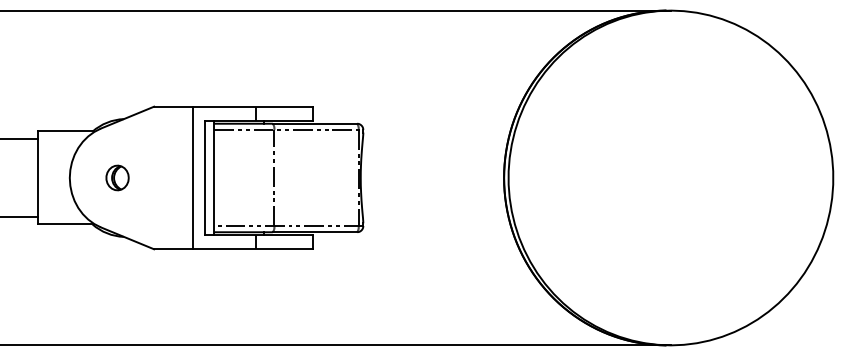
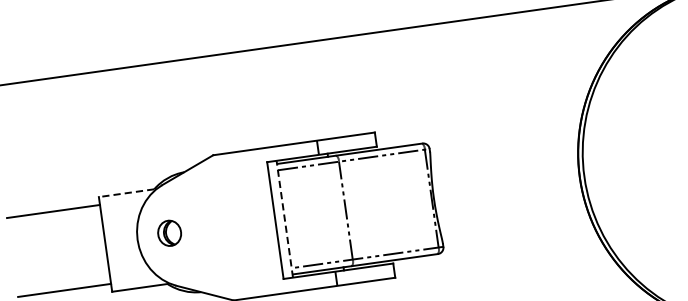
line: (65, 131) -> (126, 193), solid -> dashed
part: (117, 177) -> (169, 232), moved
line: (193, 177) -> (263, 221), removed
line: (214, 177) -> (284, 218), solid -> dashed

